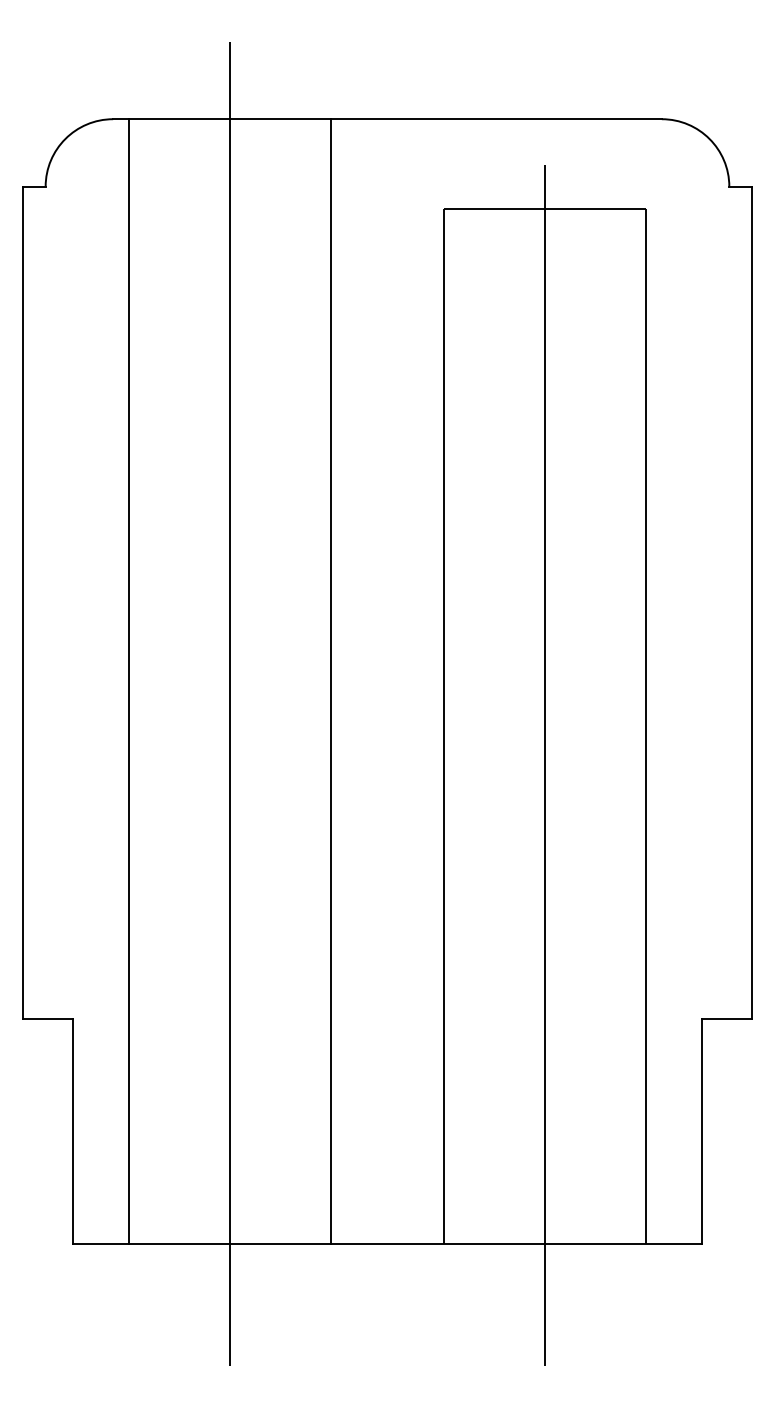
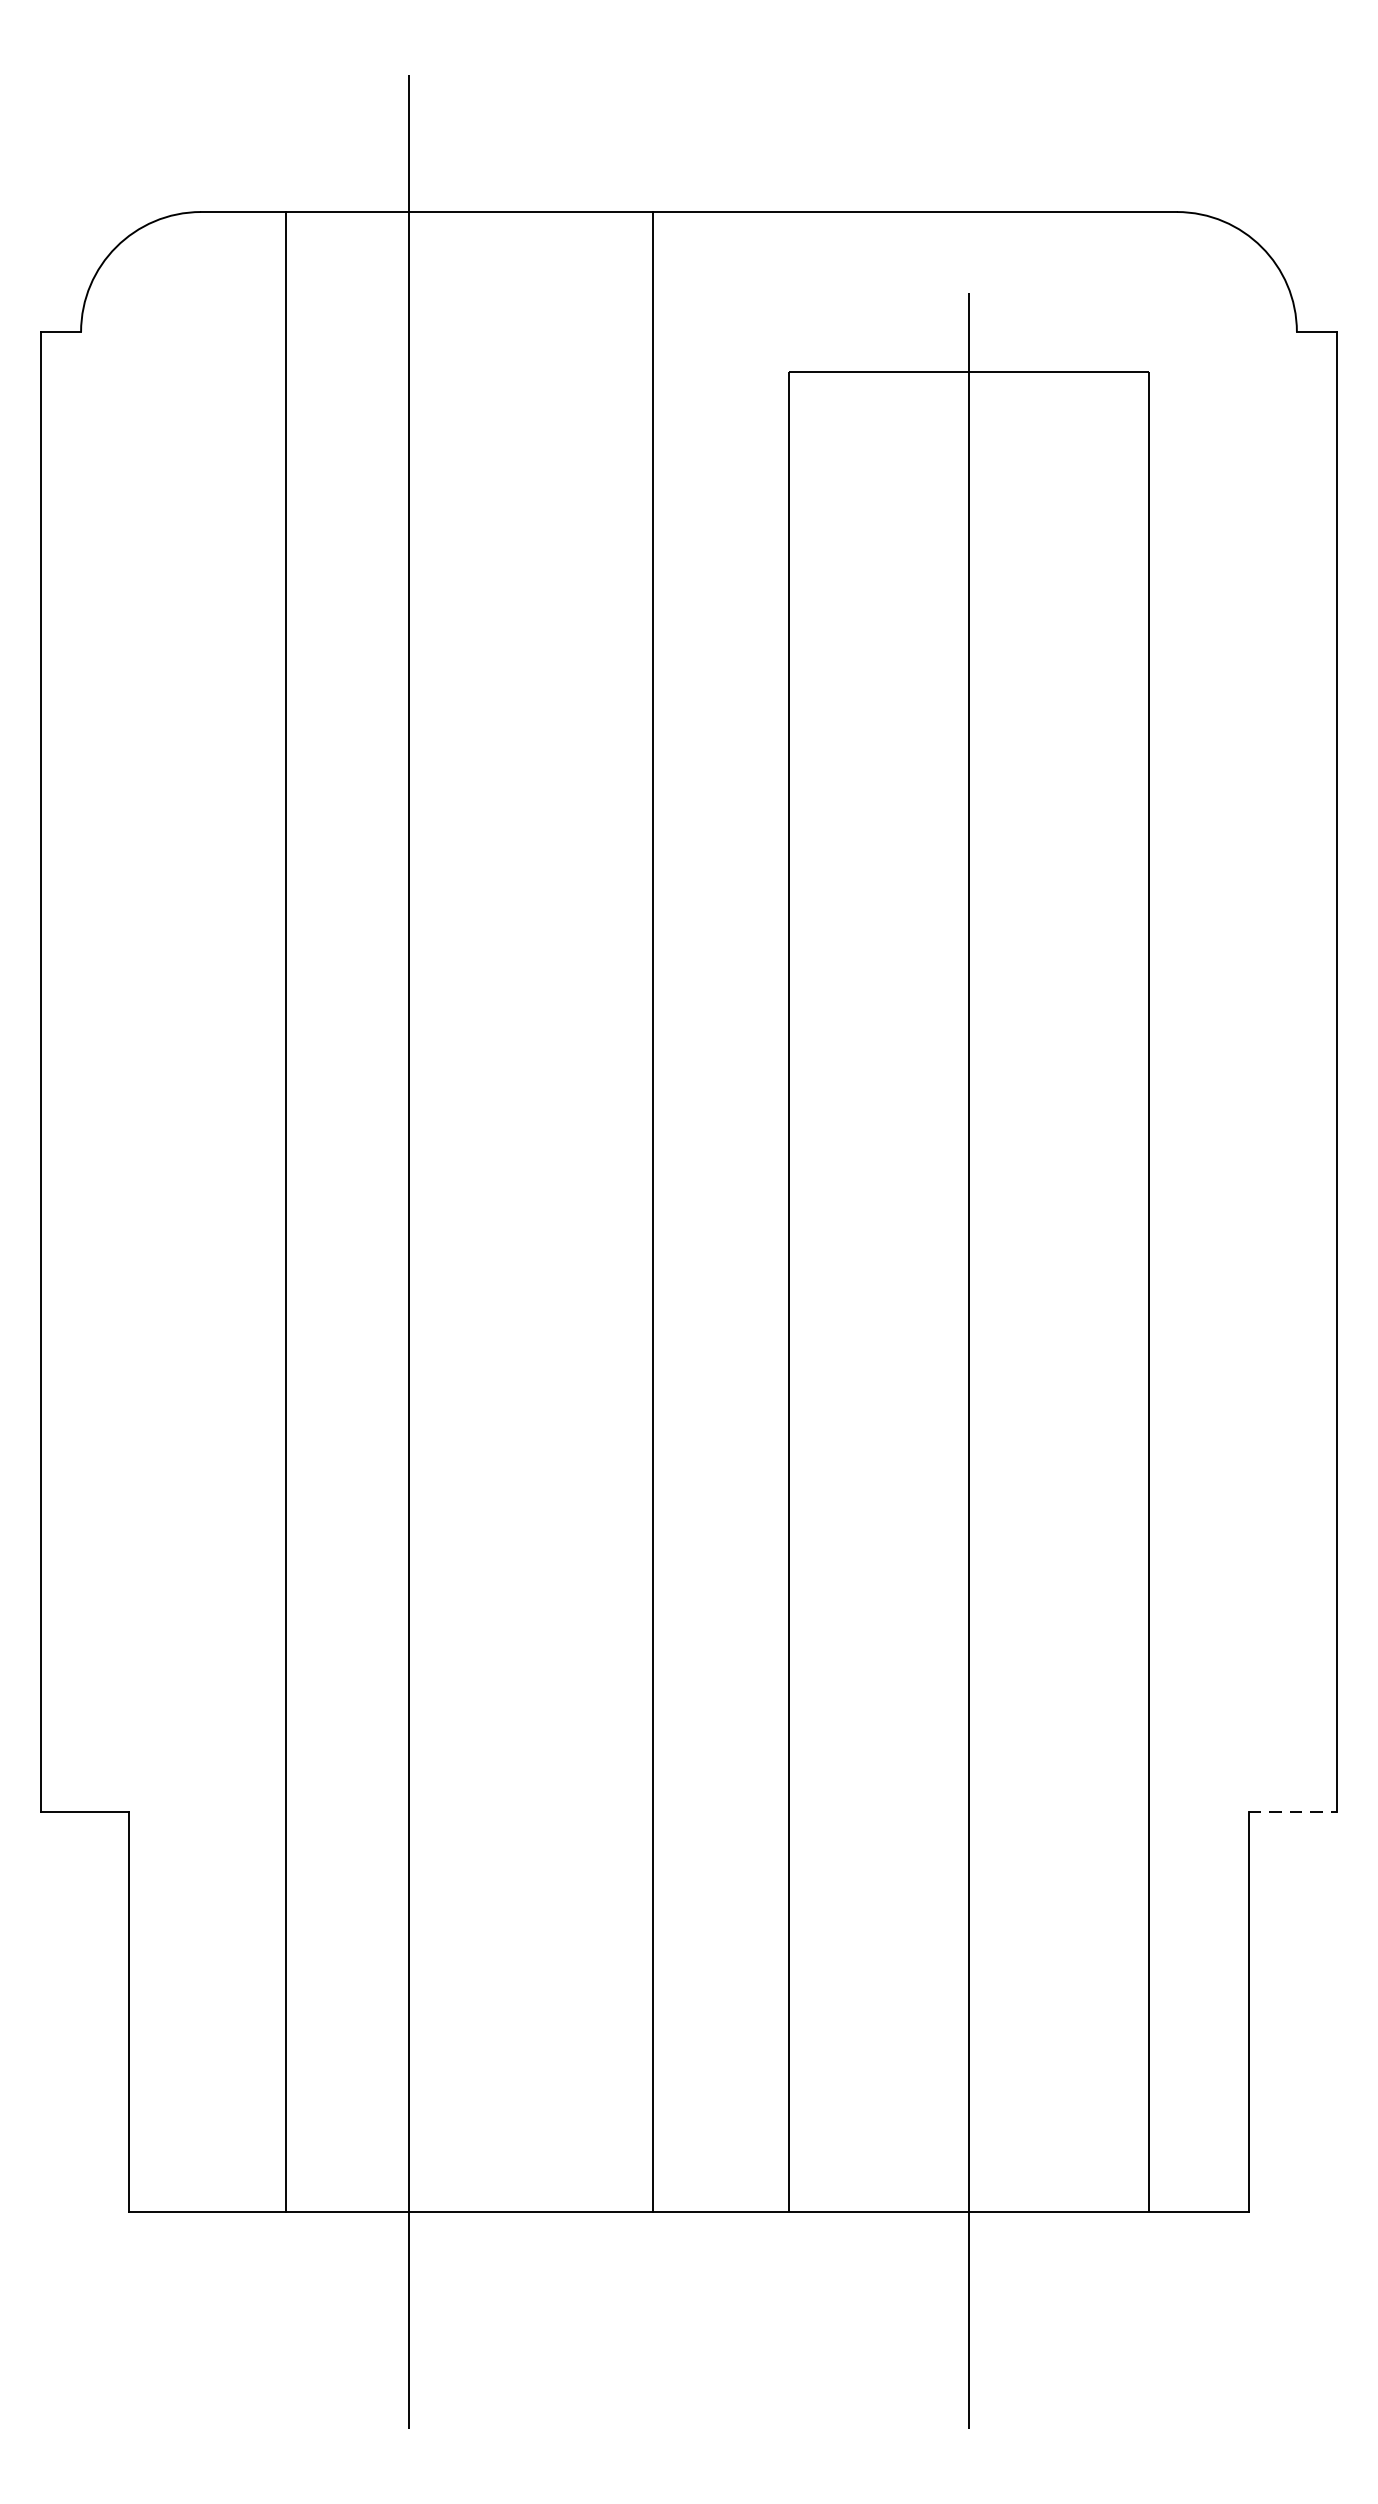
line: (128, 681) -> (285, 1211), moved
line: (331, 681) -> (653, 1211), moved
line: (727, 1018) -> (1293, 1811), solid -> dashed

